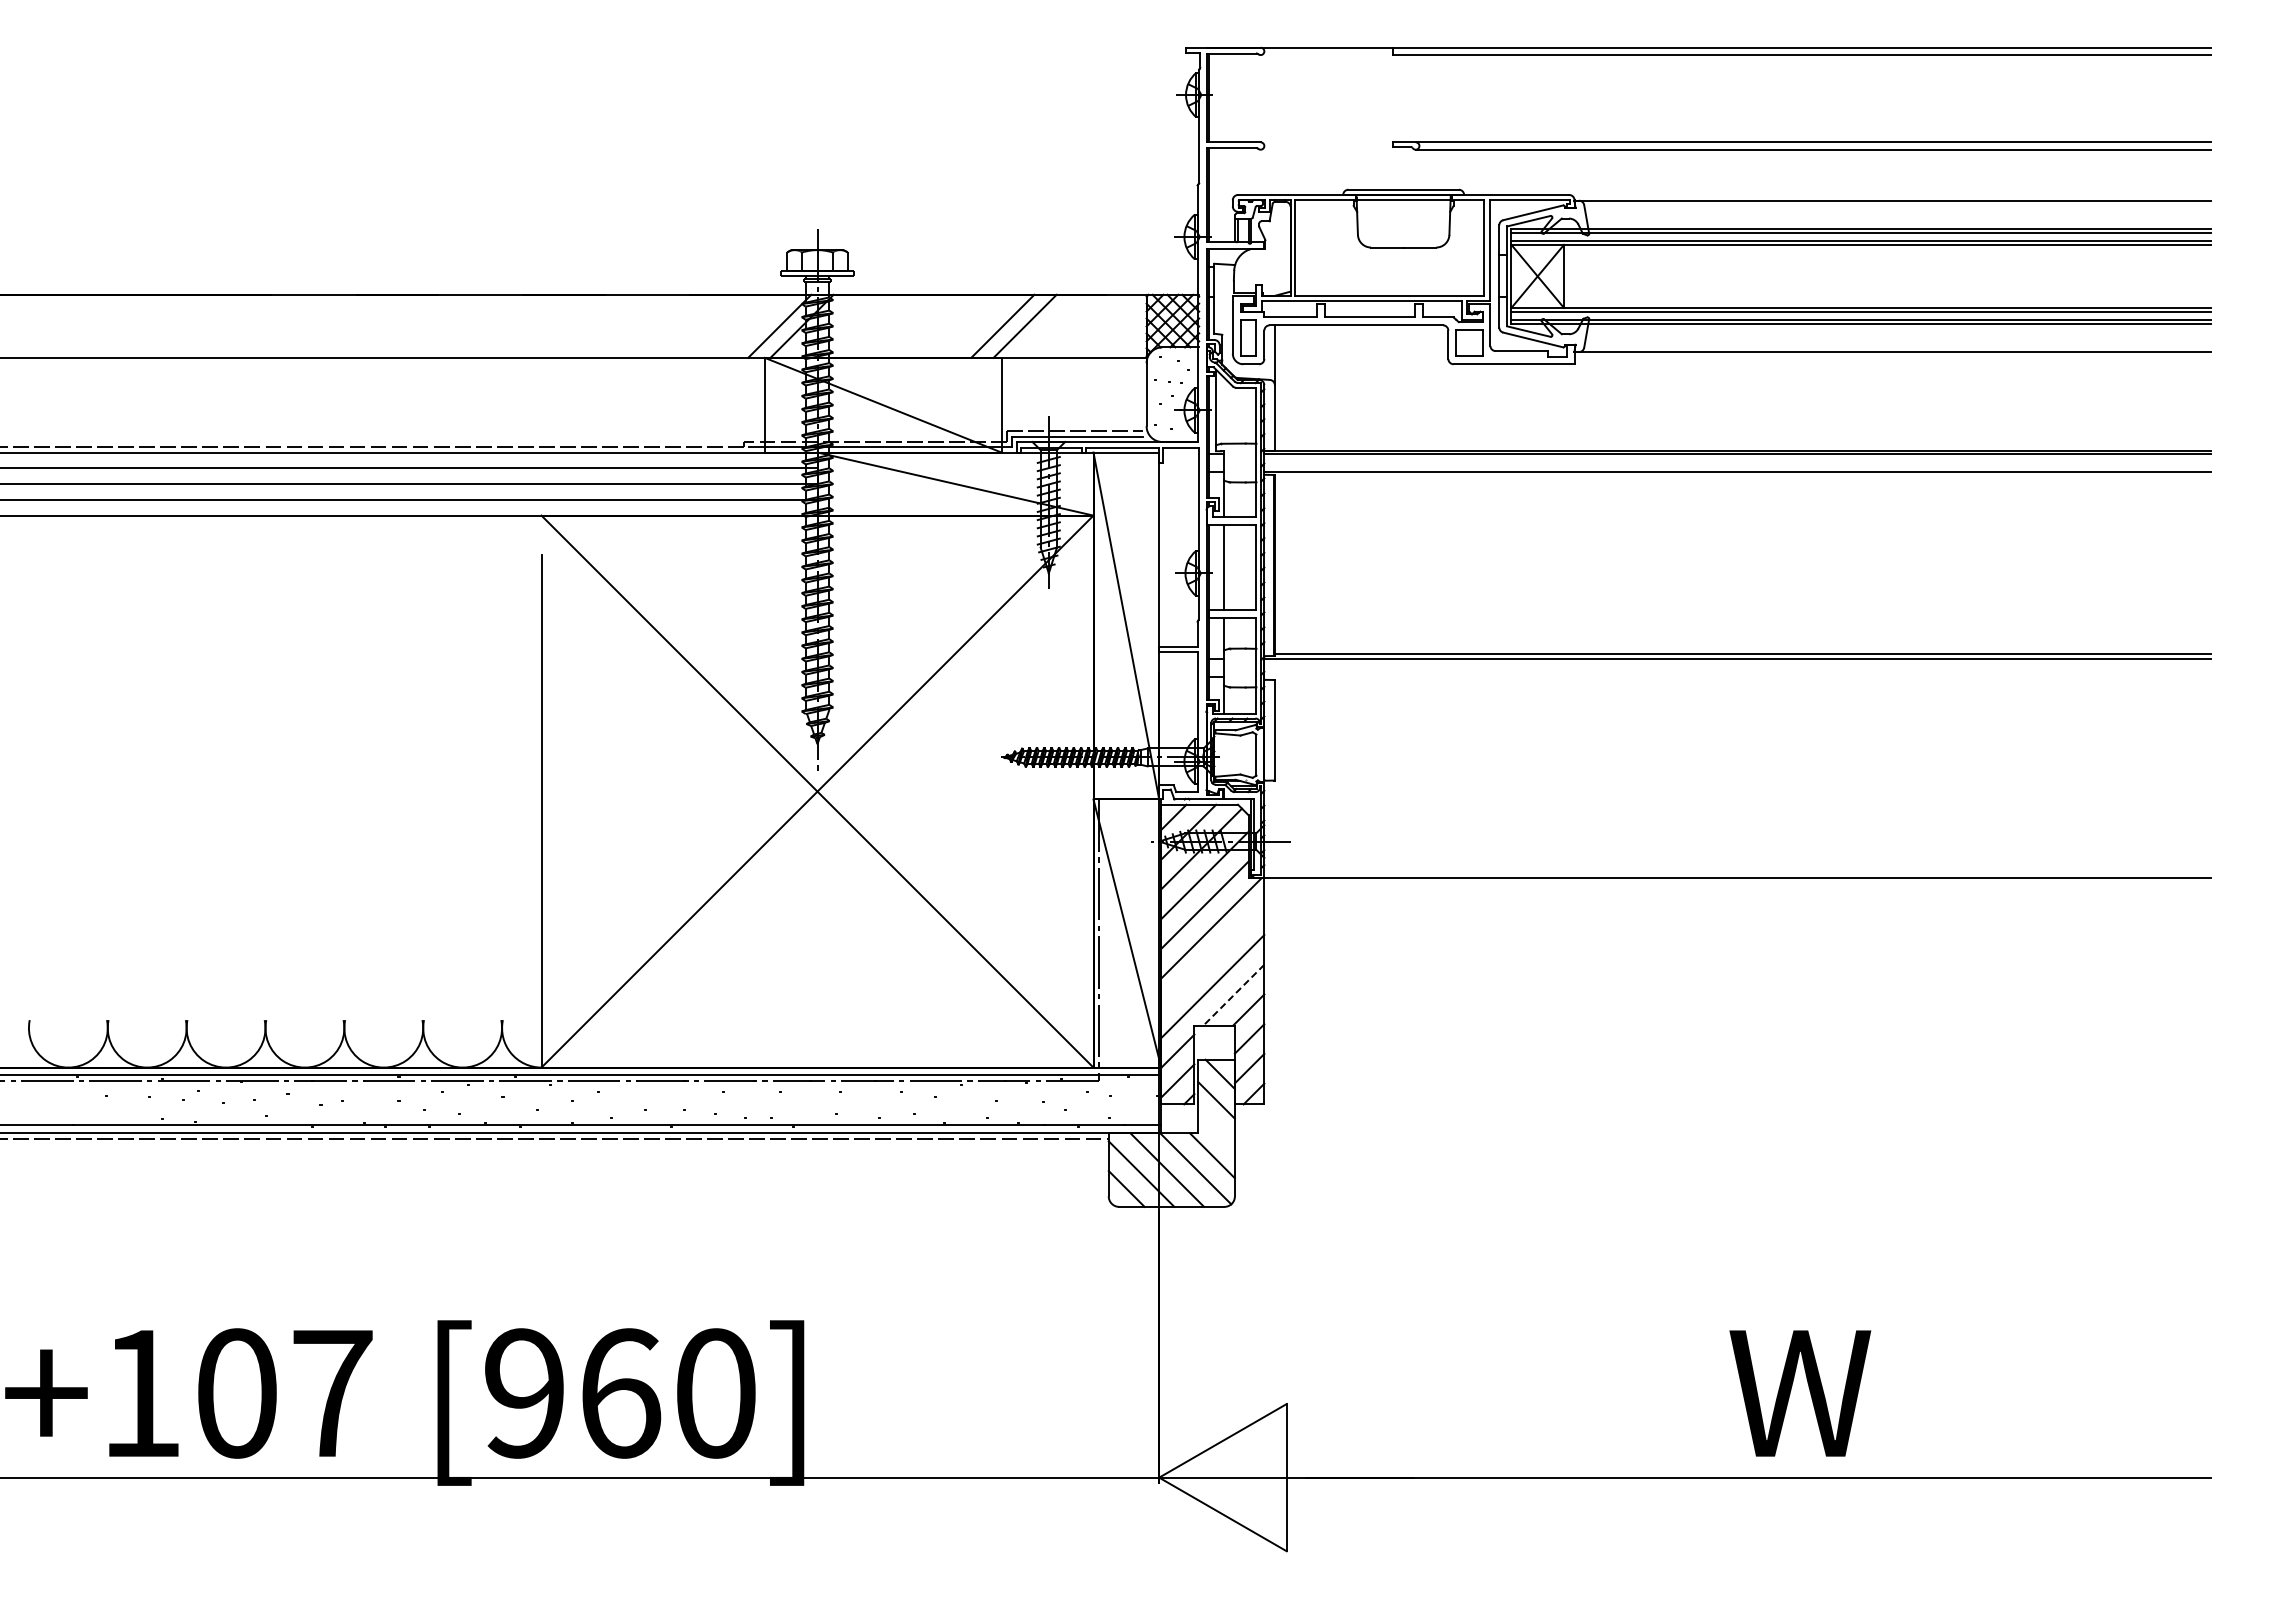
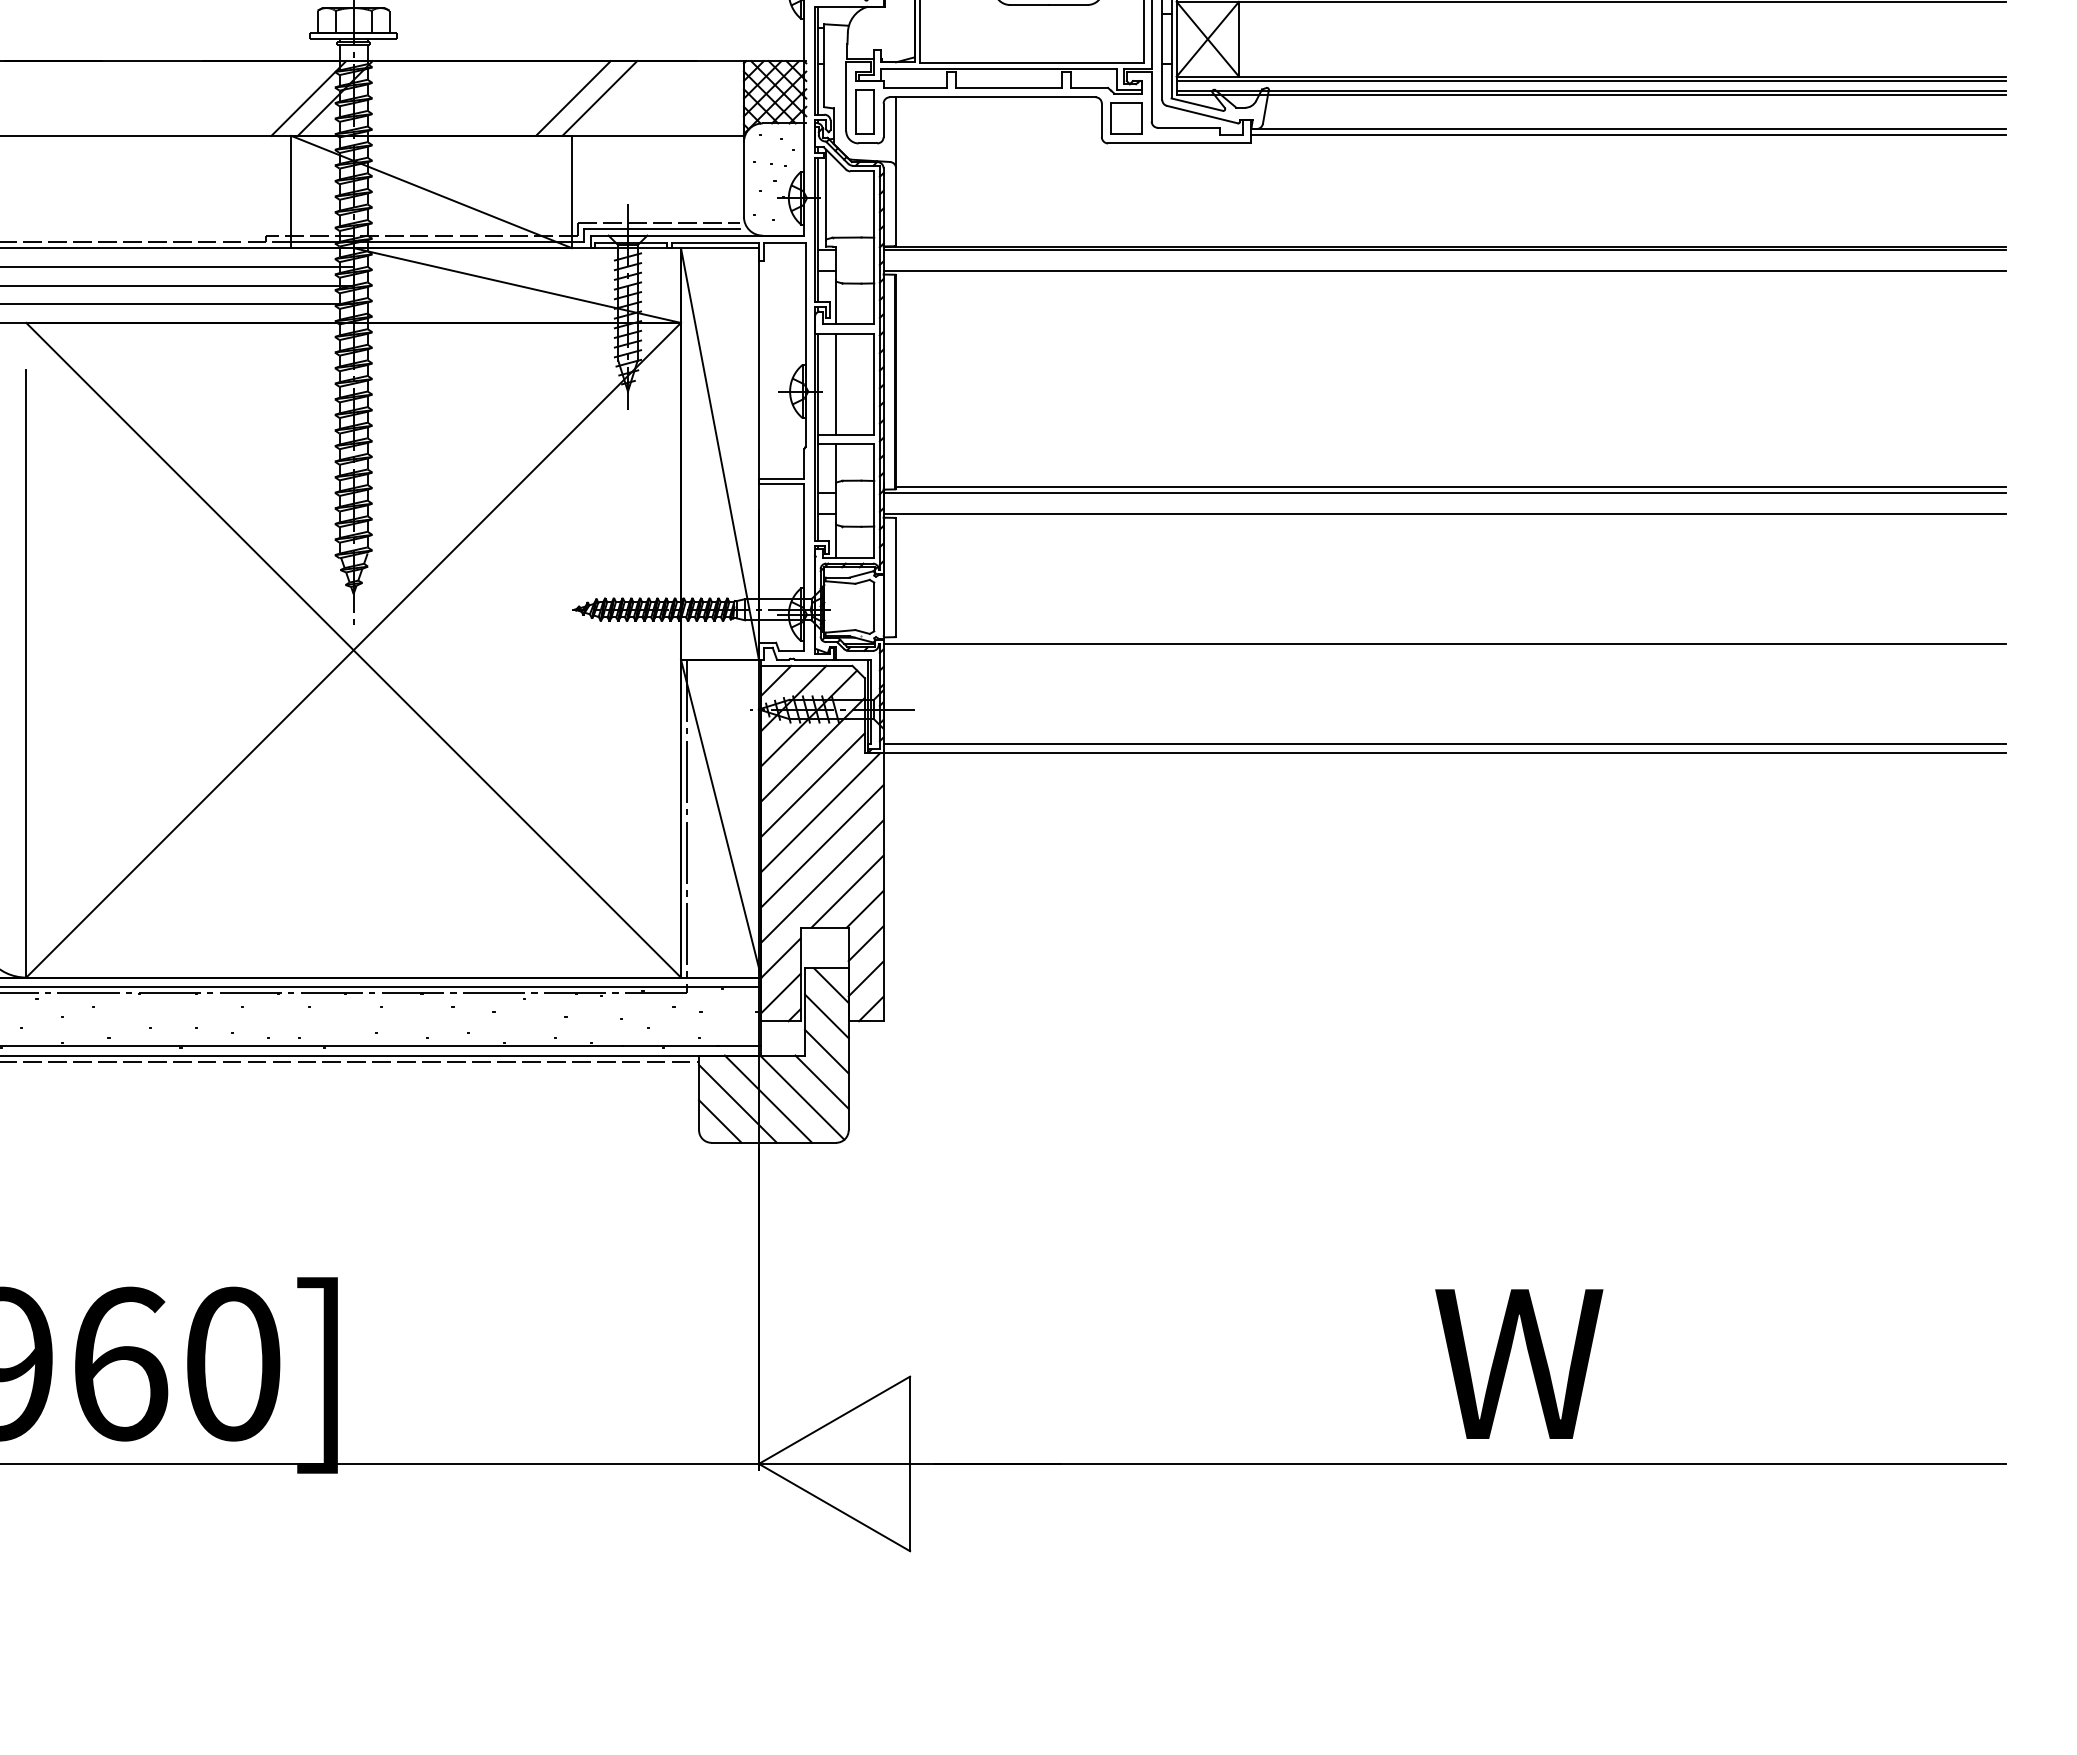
line: (1892, 356) -> (1628, 134), added
line: (1737, 677) -> (1444, 514), added
line: (1737, 786) -> (1444, 644), added
line: (1737, 870) -> (1444, 743), added
line: (1212, 956) -> (822, 845), added
line: (1233, 995) -> (847, 892), dashed -> solid
line: (1216, 1129) -> (826, 1051), added

